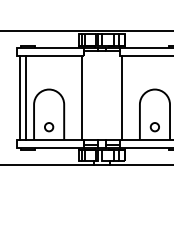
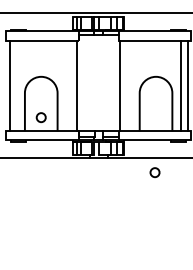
line: (25, 97) -> (15, 85), removed
circle: (154, 127) -> (154, 172), moved

